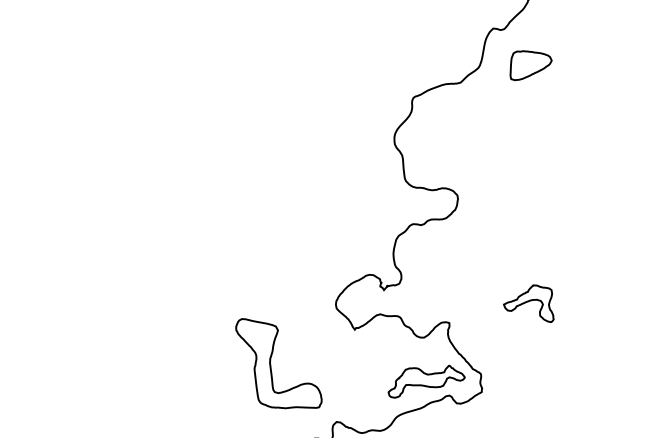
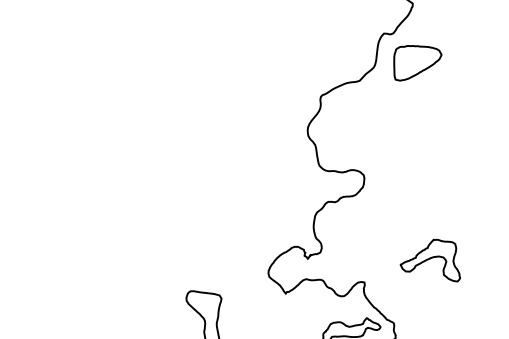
part: (530, 65) -> (417, 62), size x1.4
part: (528, 303) -> (429, 261), size x1.4

